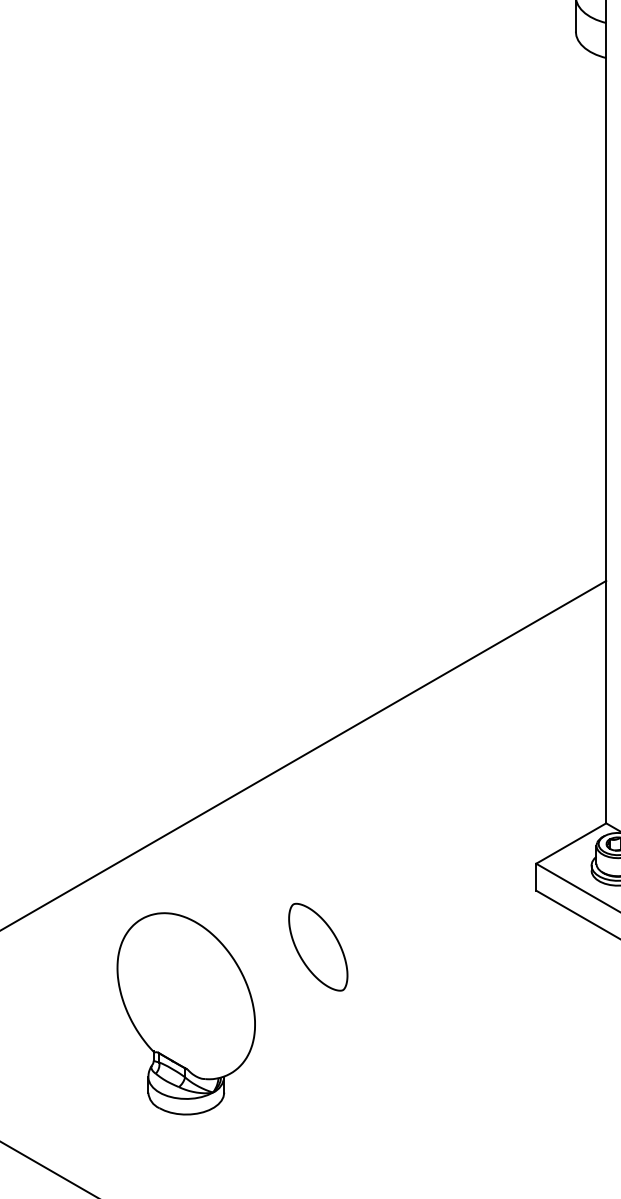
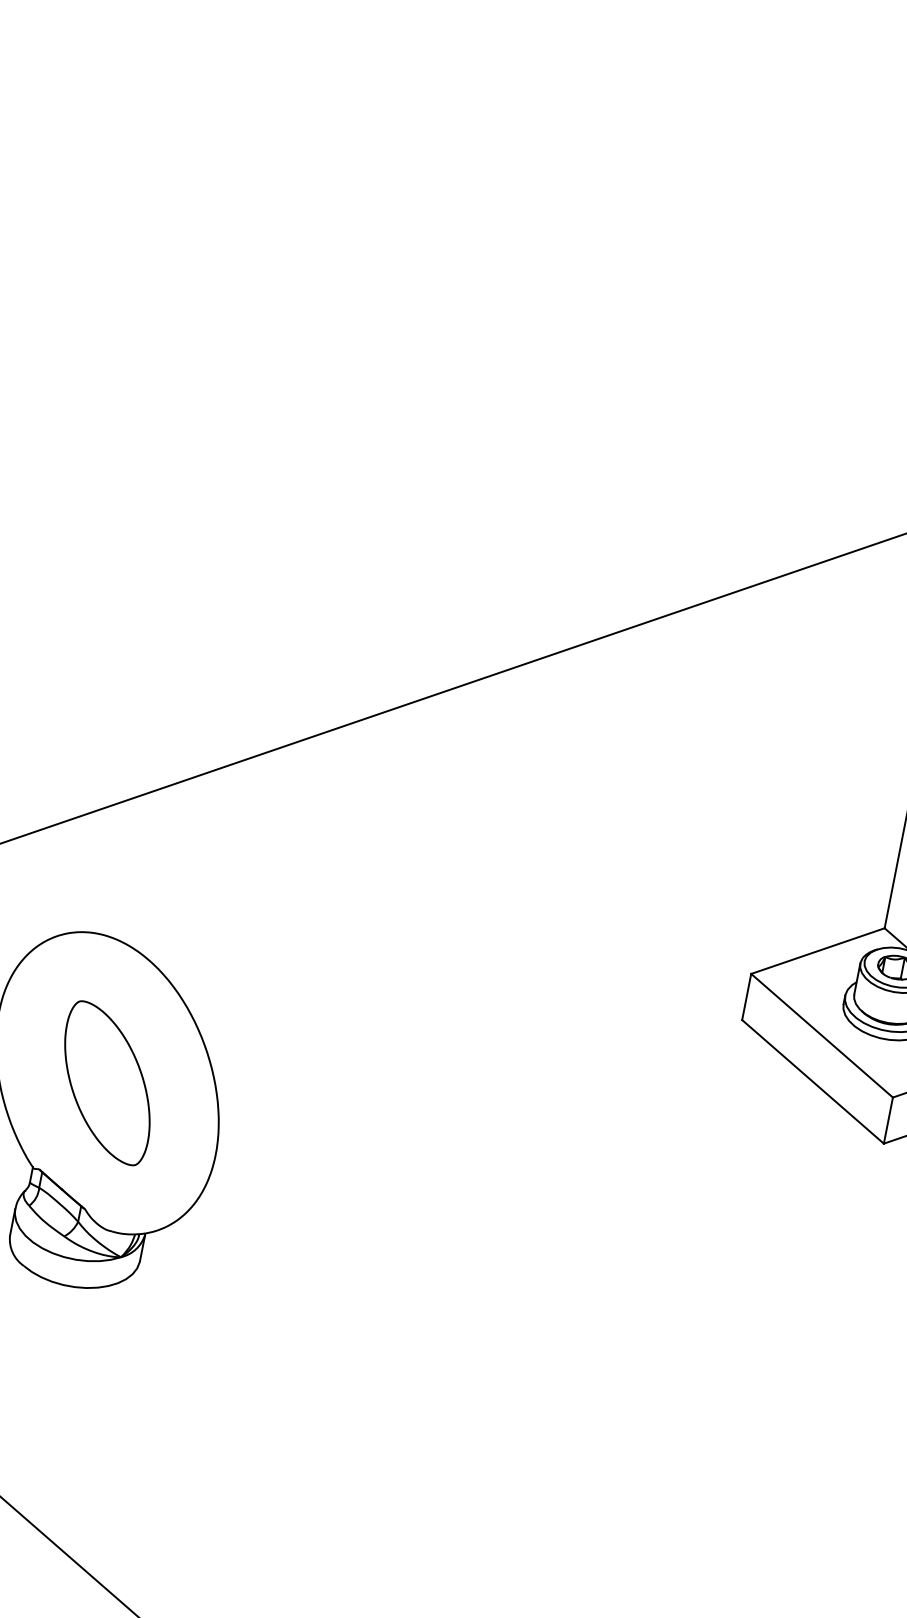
part: (318, 946) -> (108, 1082), moved

